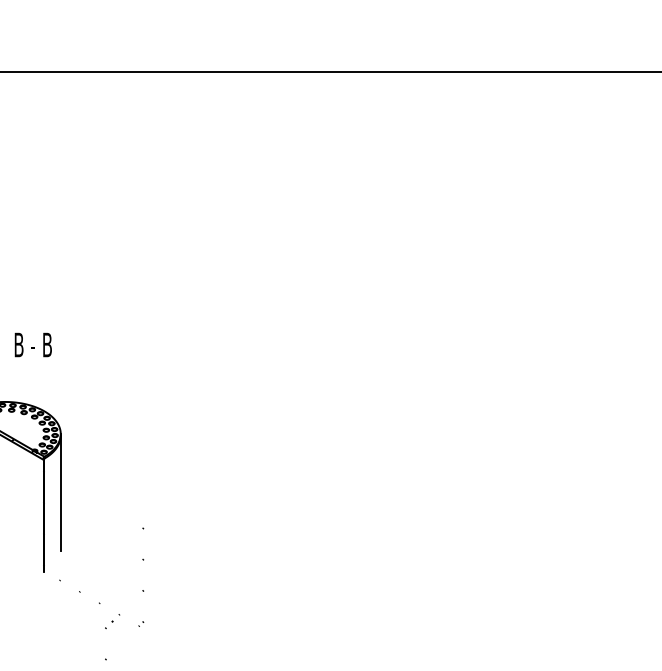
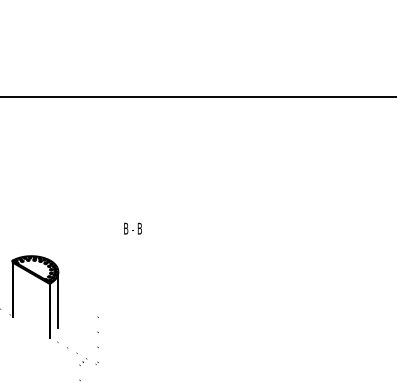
text: (32, 344) -> (132, 228), moved

